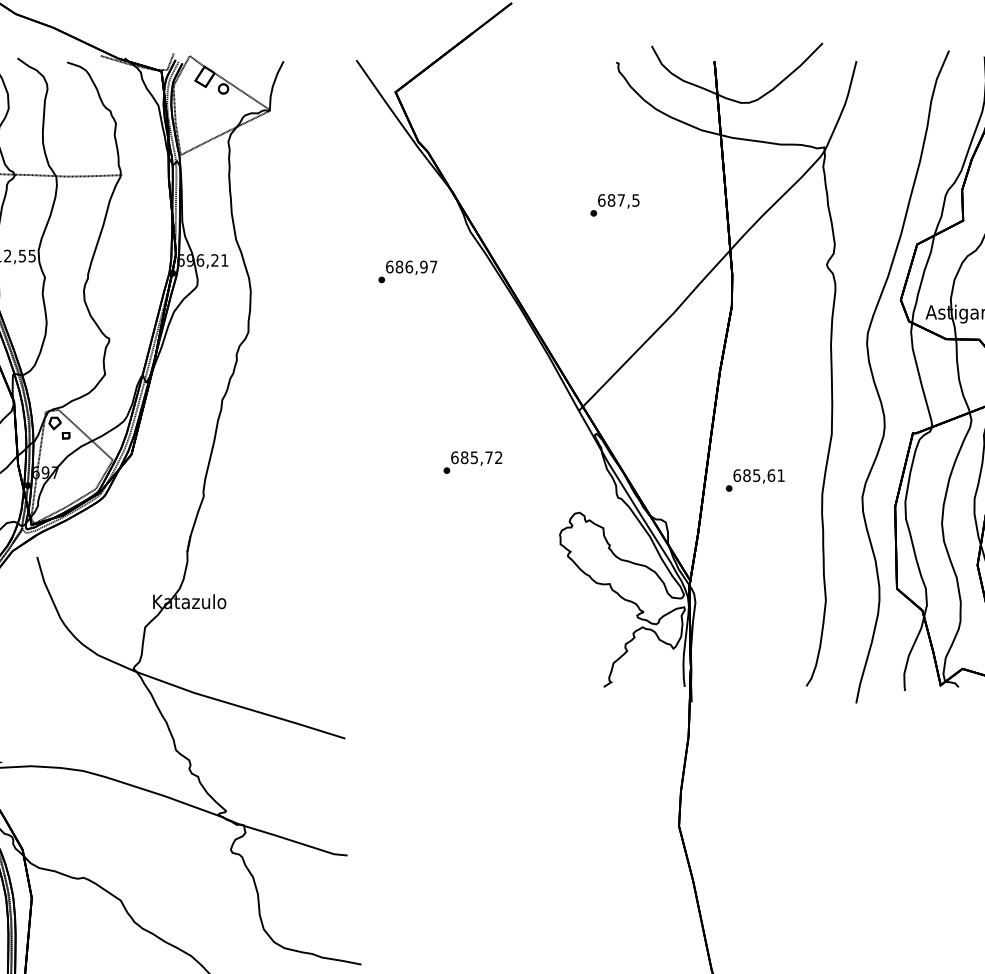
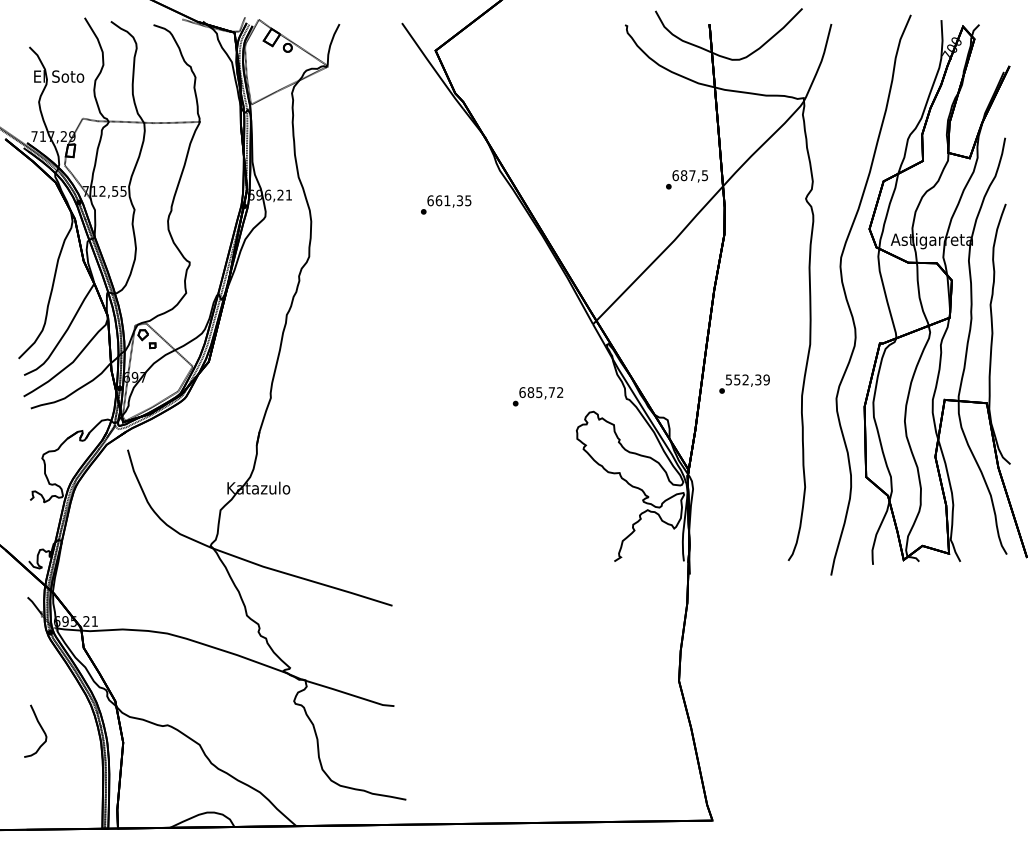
text: (614, 204) -> (686, 179), moved
text: (416, 266) -> (453, 200), 686,97 -> 661,35
text: (472, 462) -> (537, 396), moved
text: (758, 475) -> (747, 379), 685,61 -> 552,39

